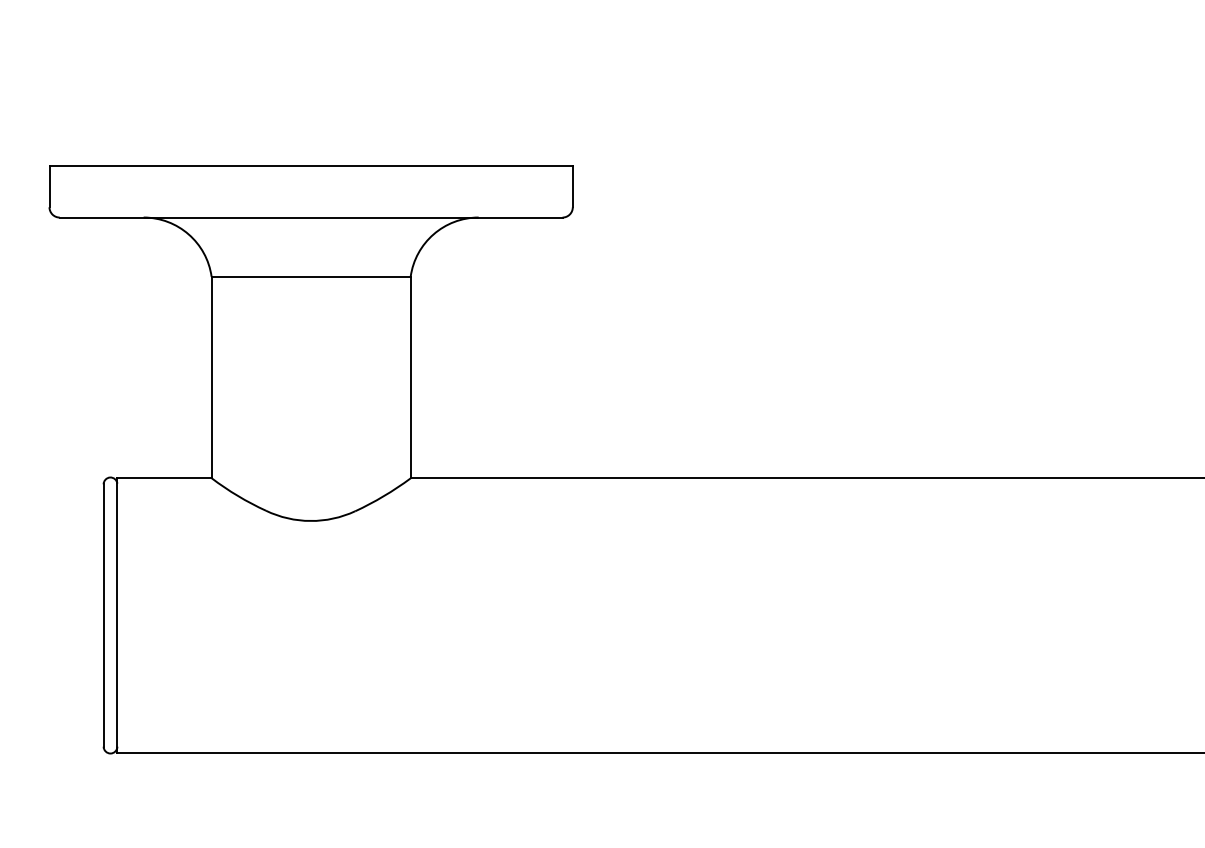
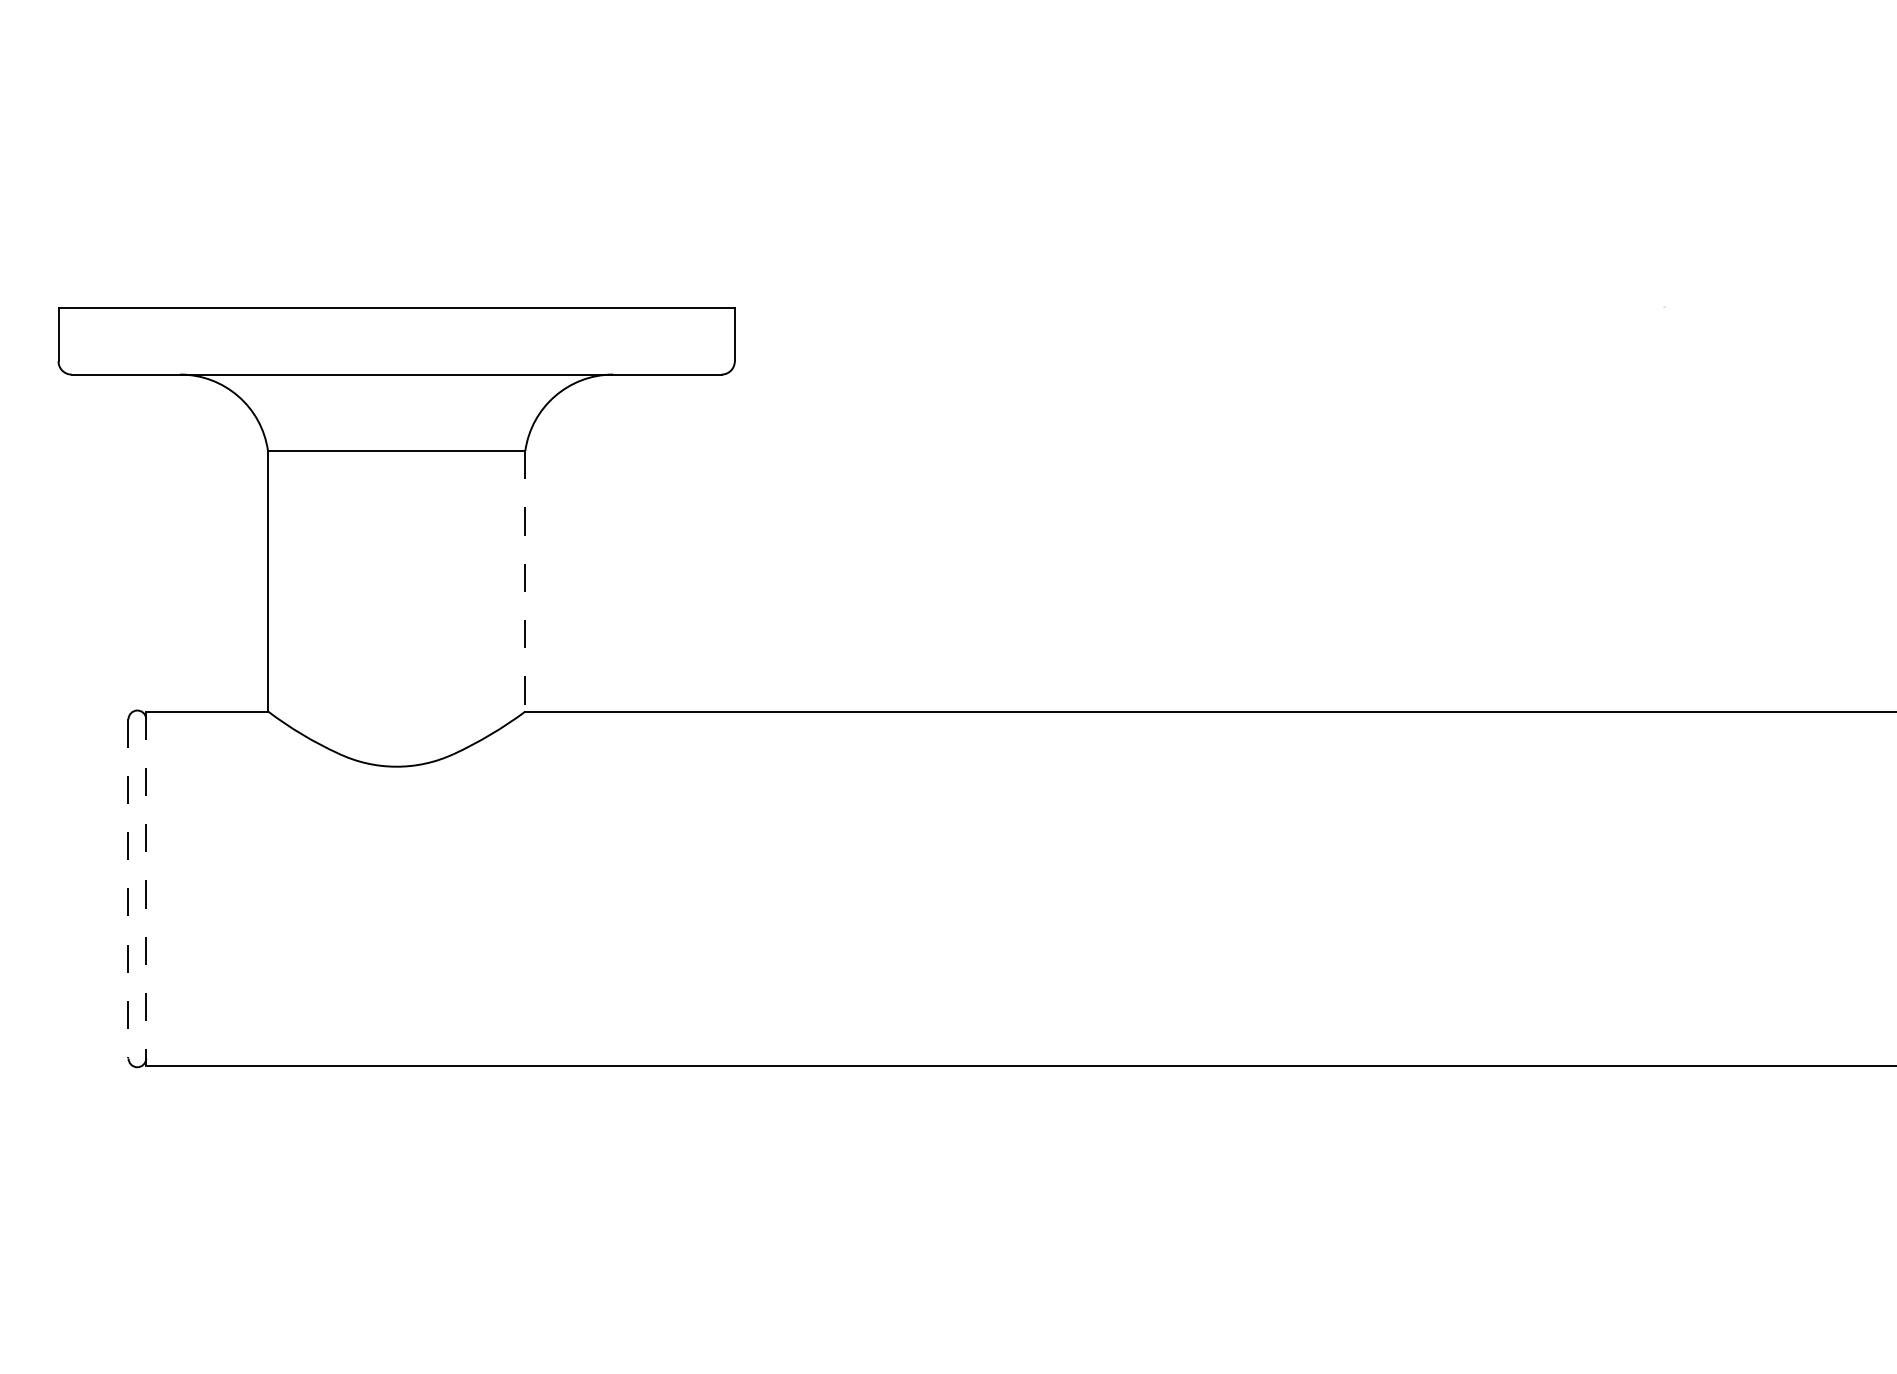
line: (410, 377) -> (525, 581), solid -> dashed
line: (103, 615) -> (128, 889), solid -> dashed
line: (117, 615) -> (146, 889), solid -> dashed

